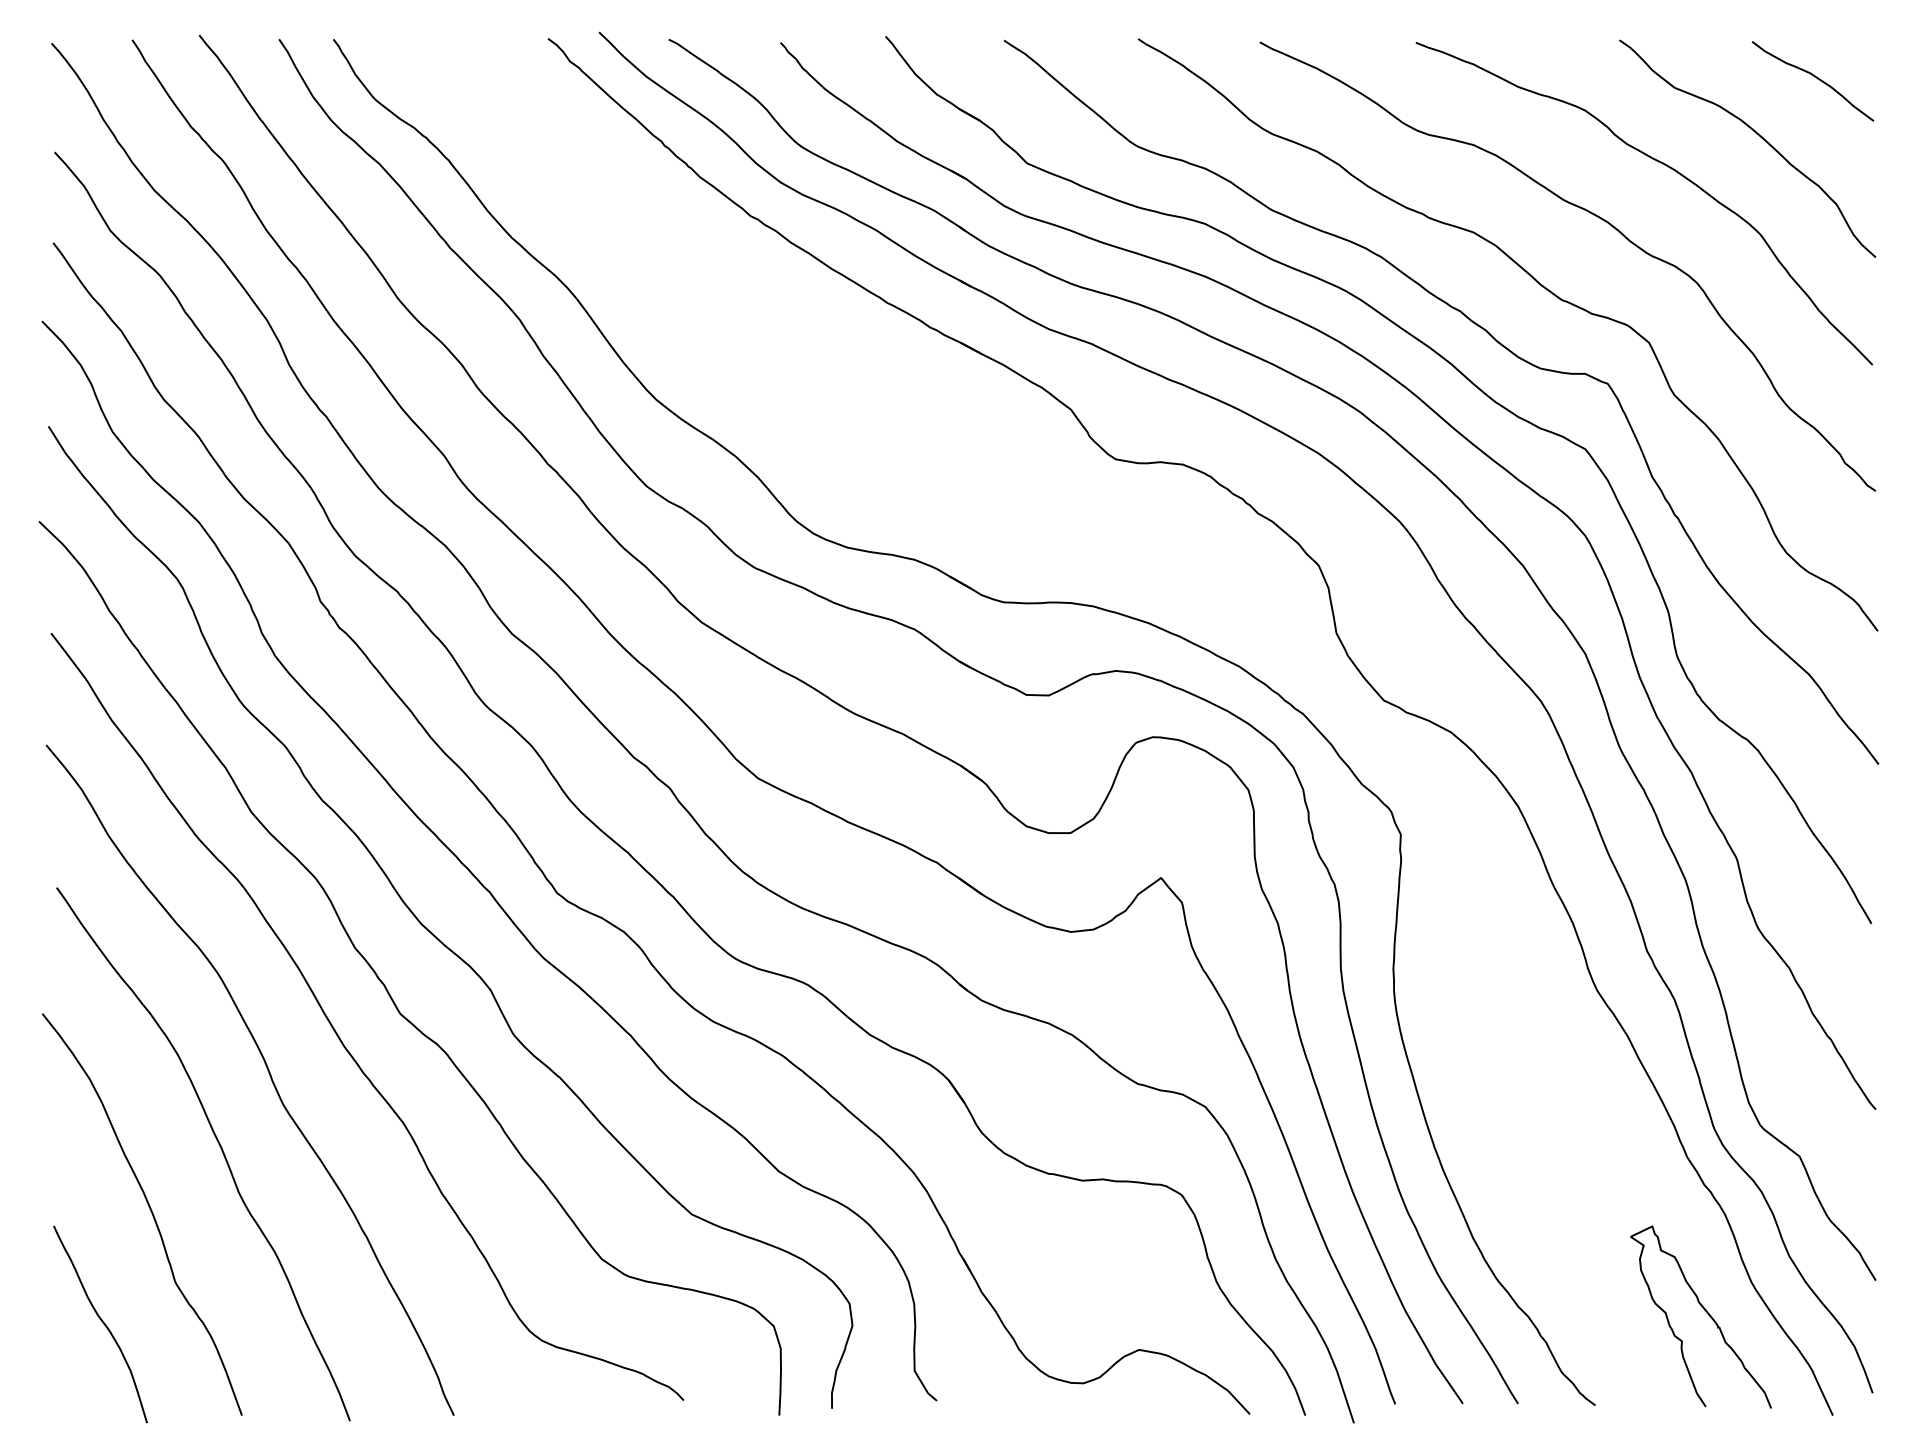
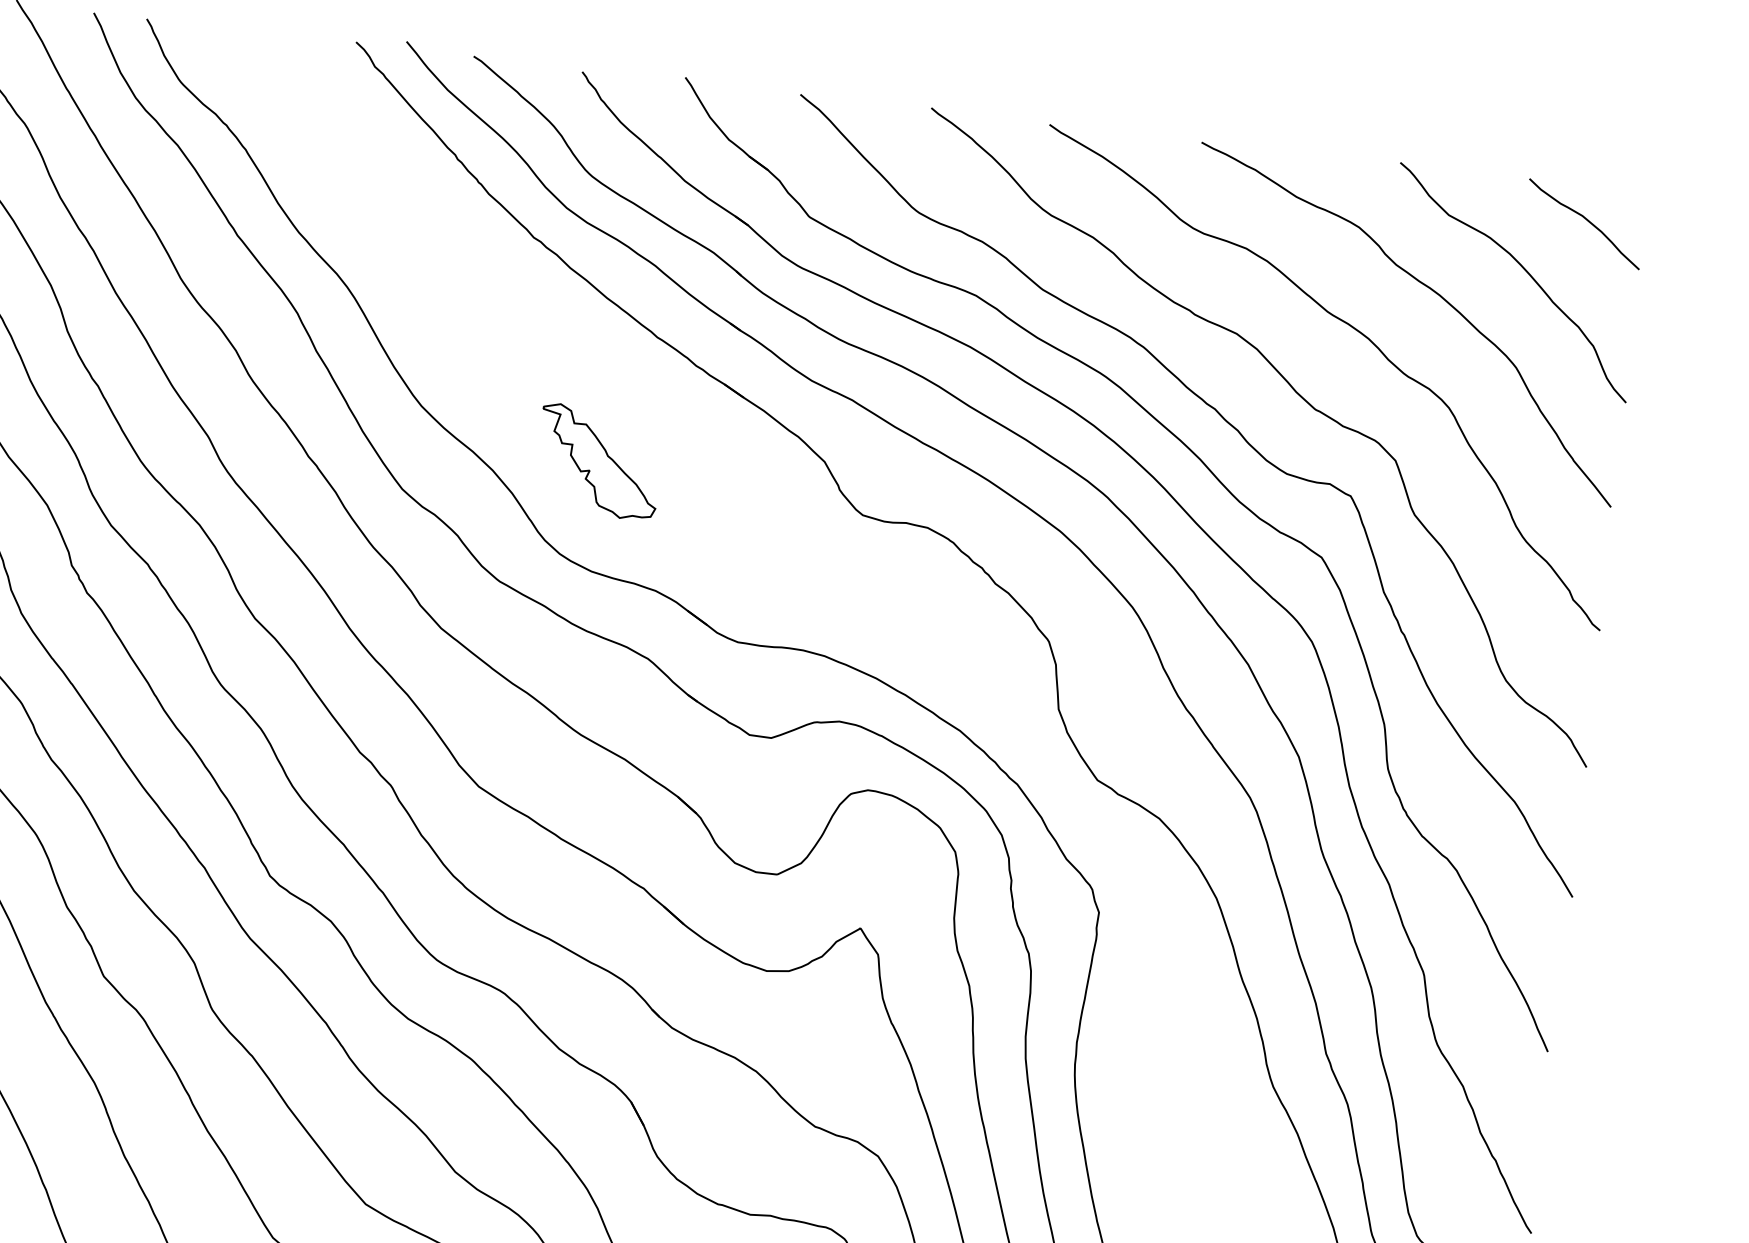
part: (842, 435) -> (599, 461), added

